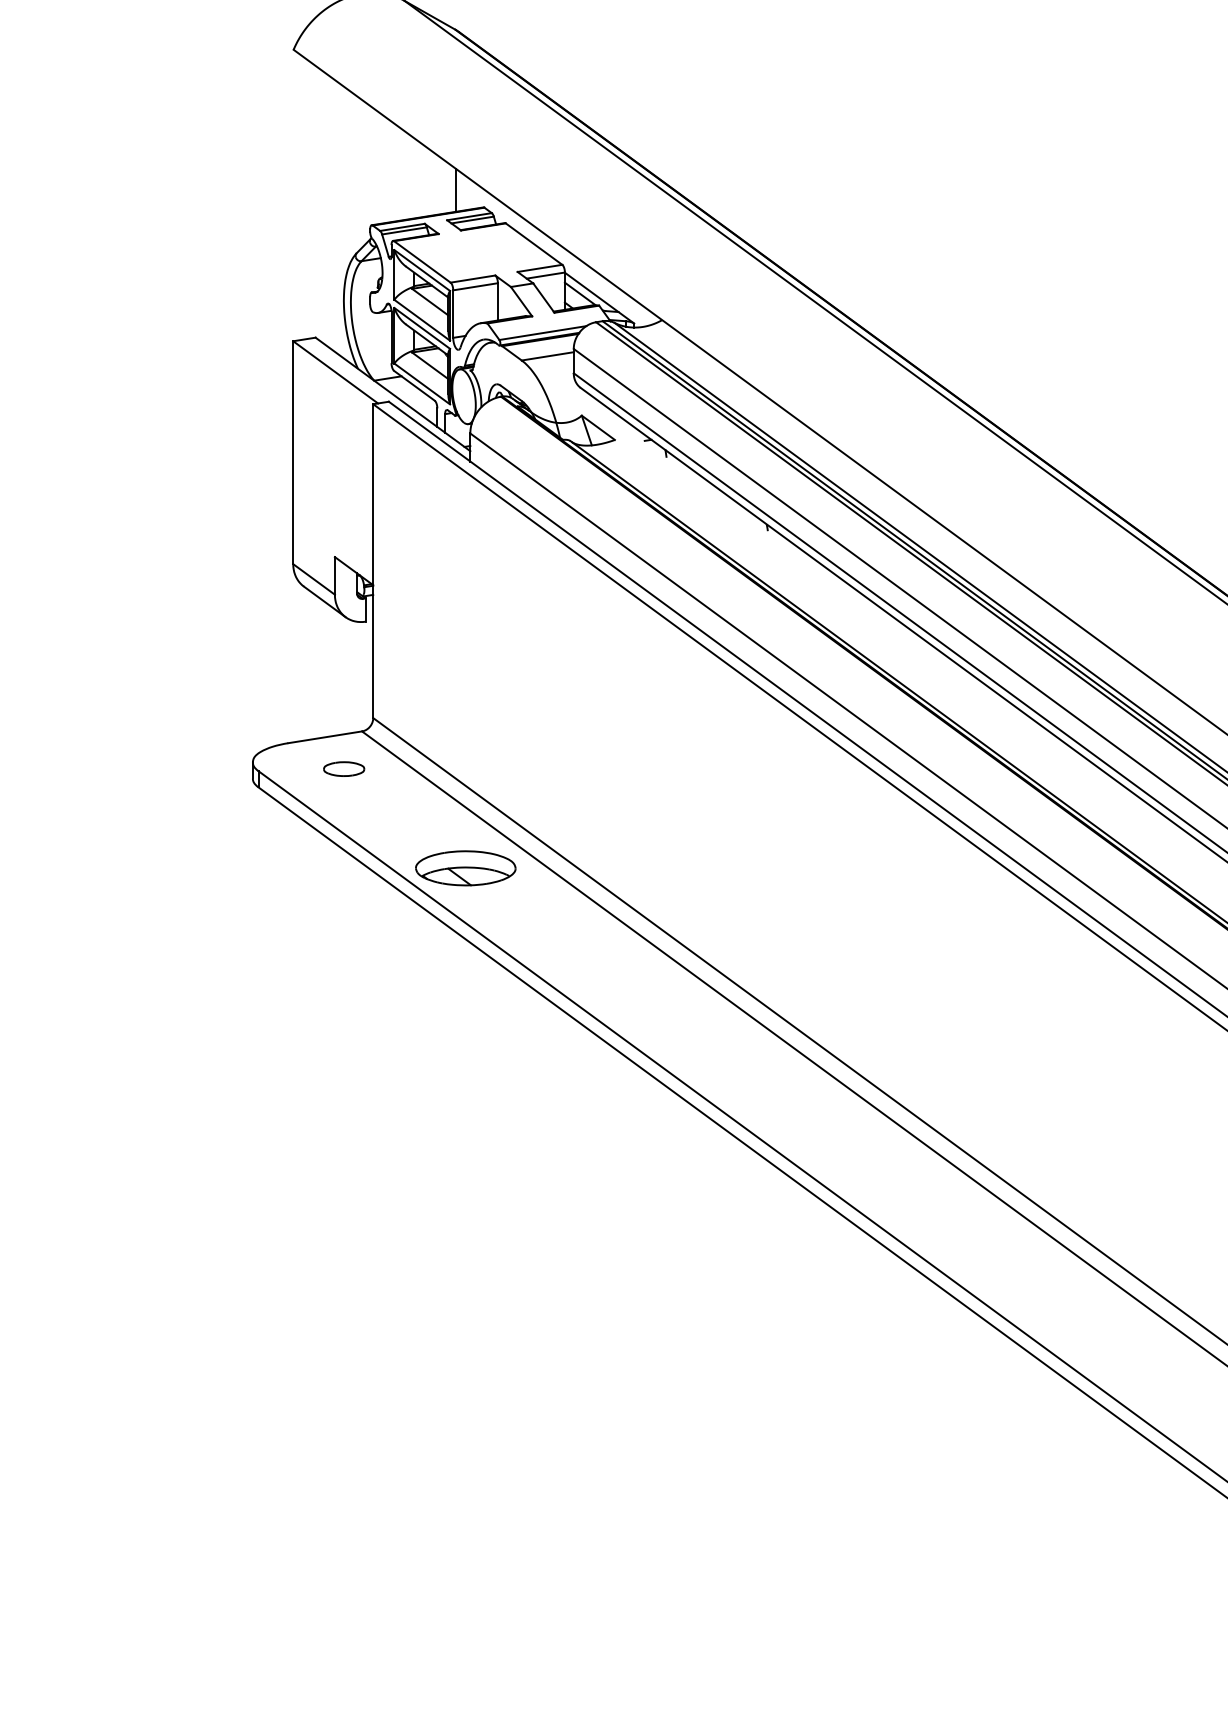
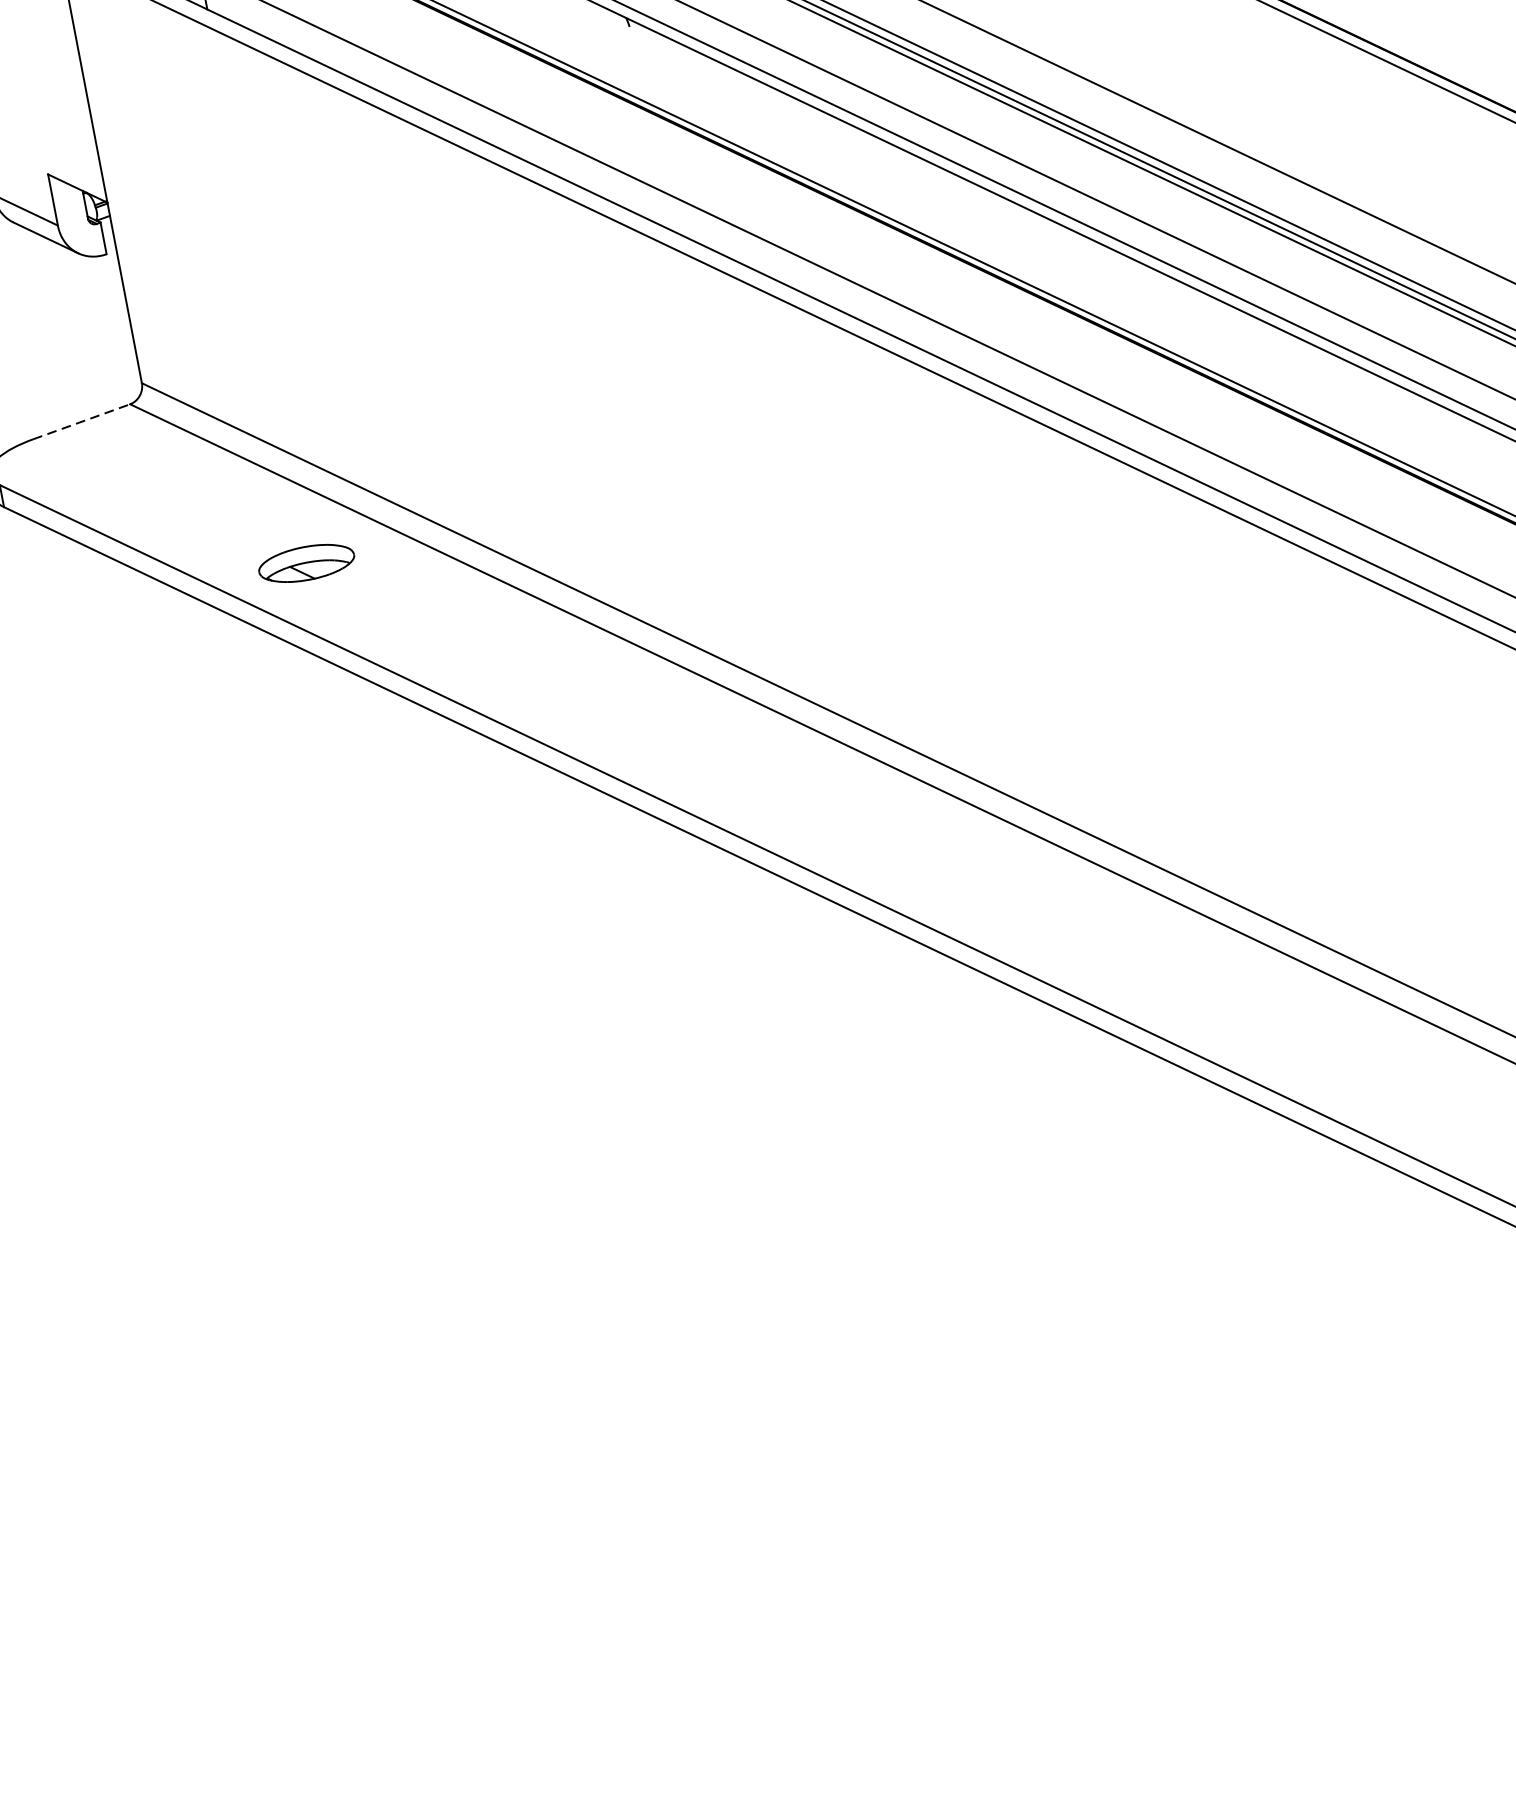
line: (325, 737) -> (82, 422), solid -> dashed
part: (344, 768) -> (115, 459), removed
part: (465, 868) -> (306, 563), size x0.7

